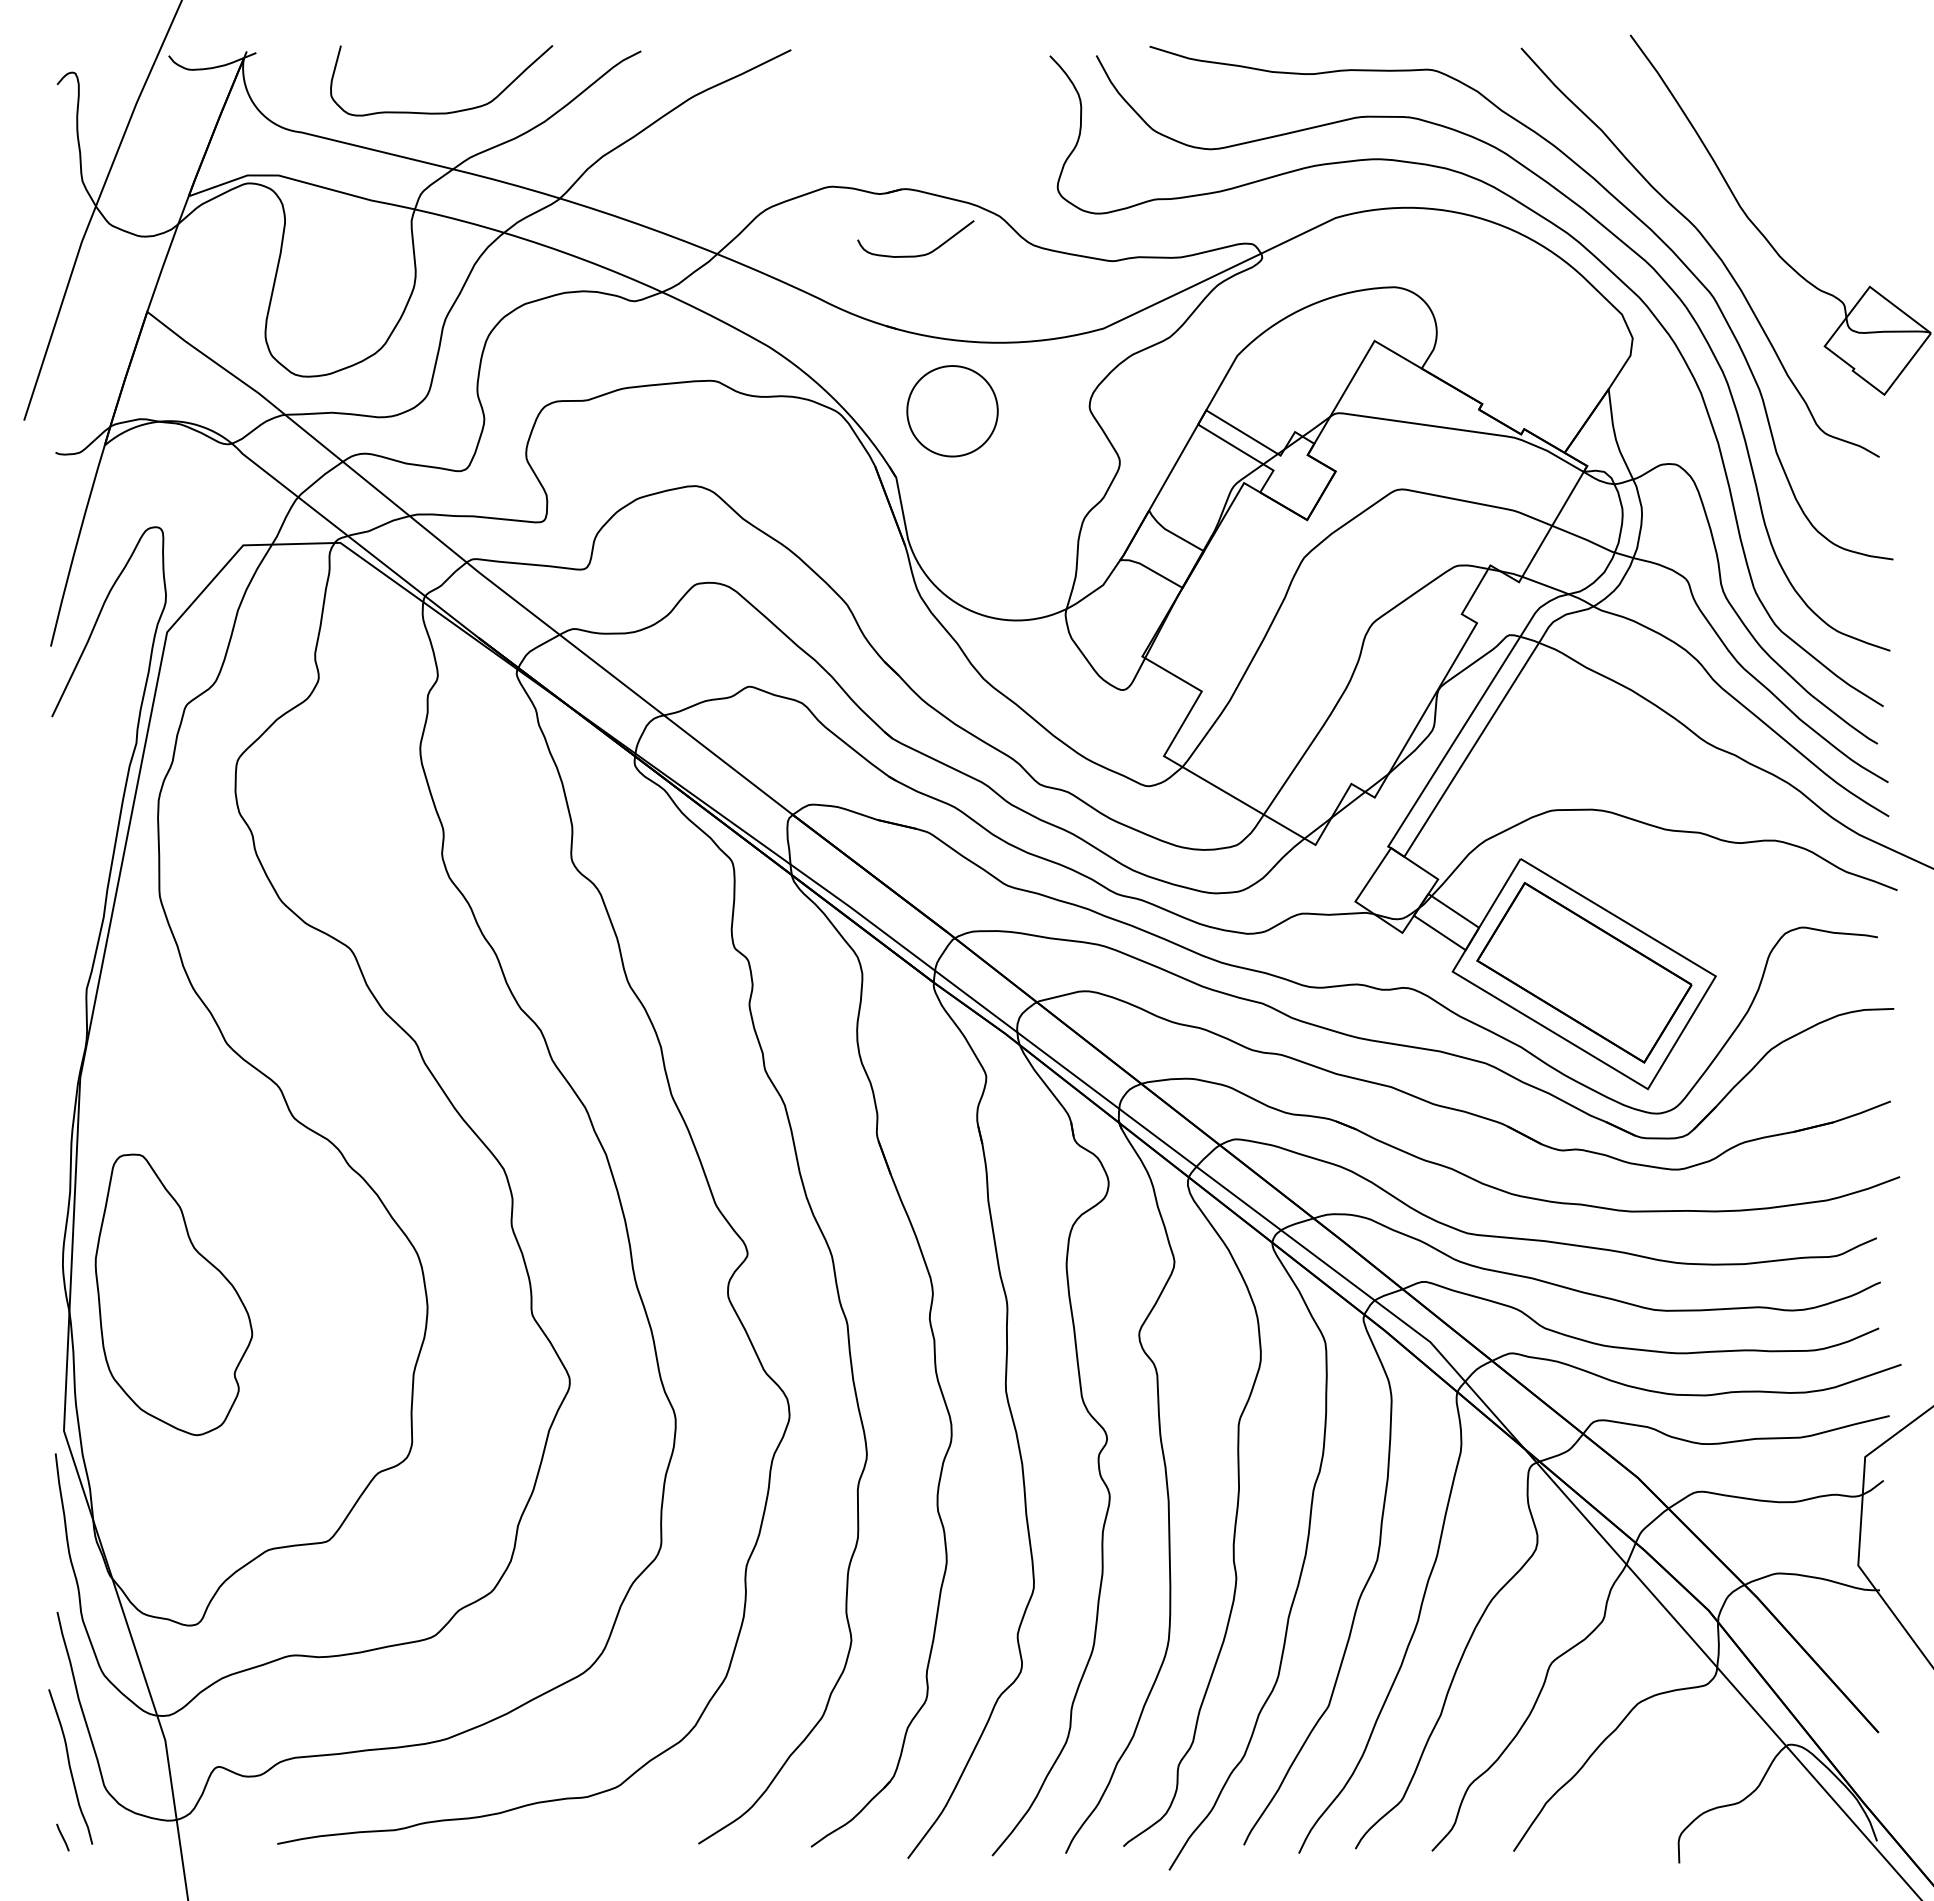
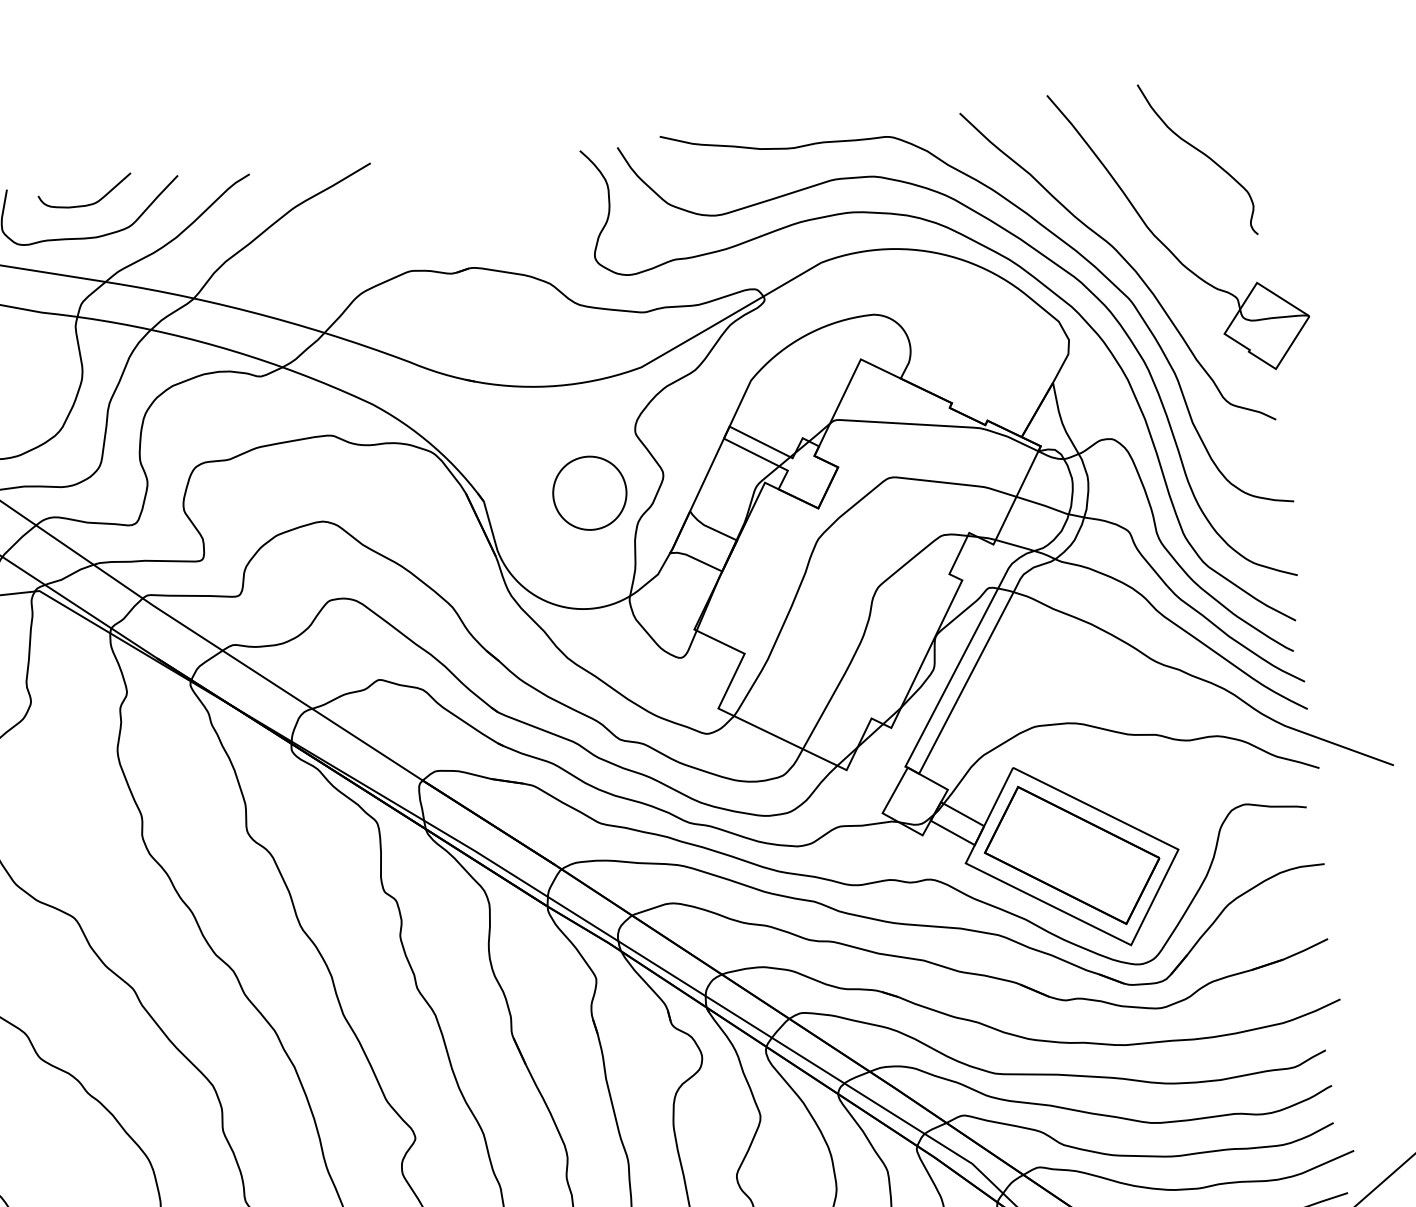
curve: (1815, 122) -> (1202, 153), added
curve: (920, 254) -> (89, 203), moved
part: (952, 411) -> (589, 493), moved

